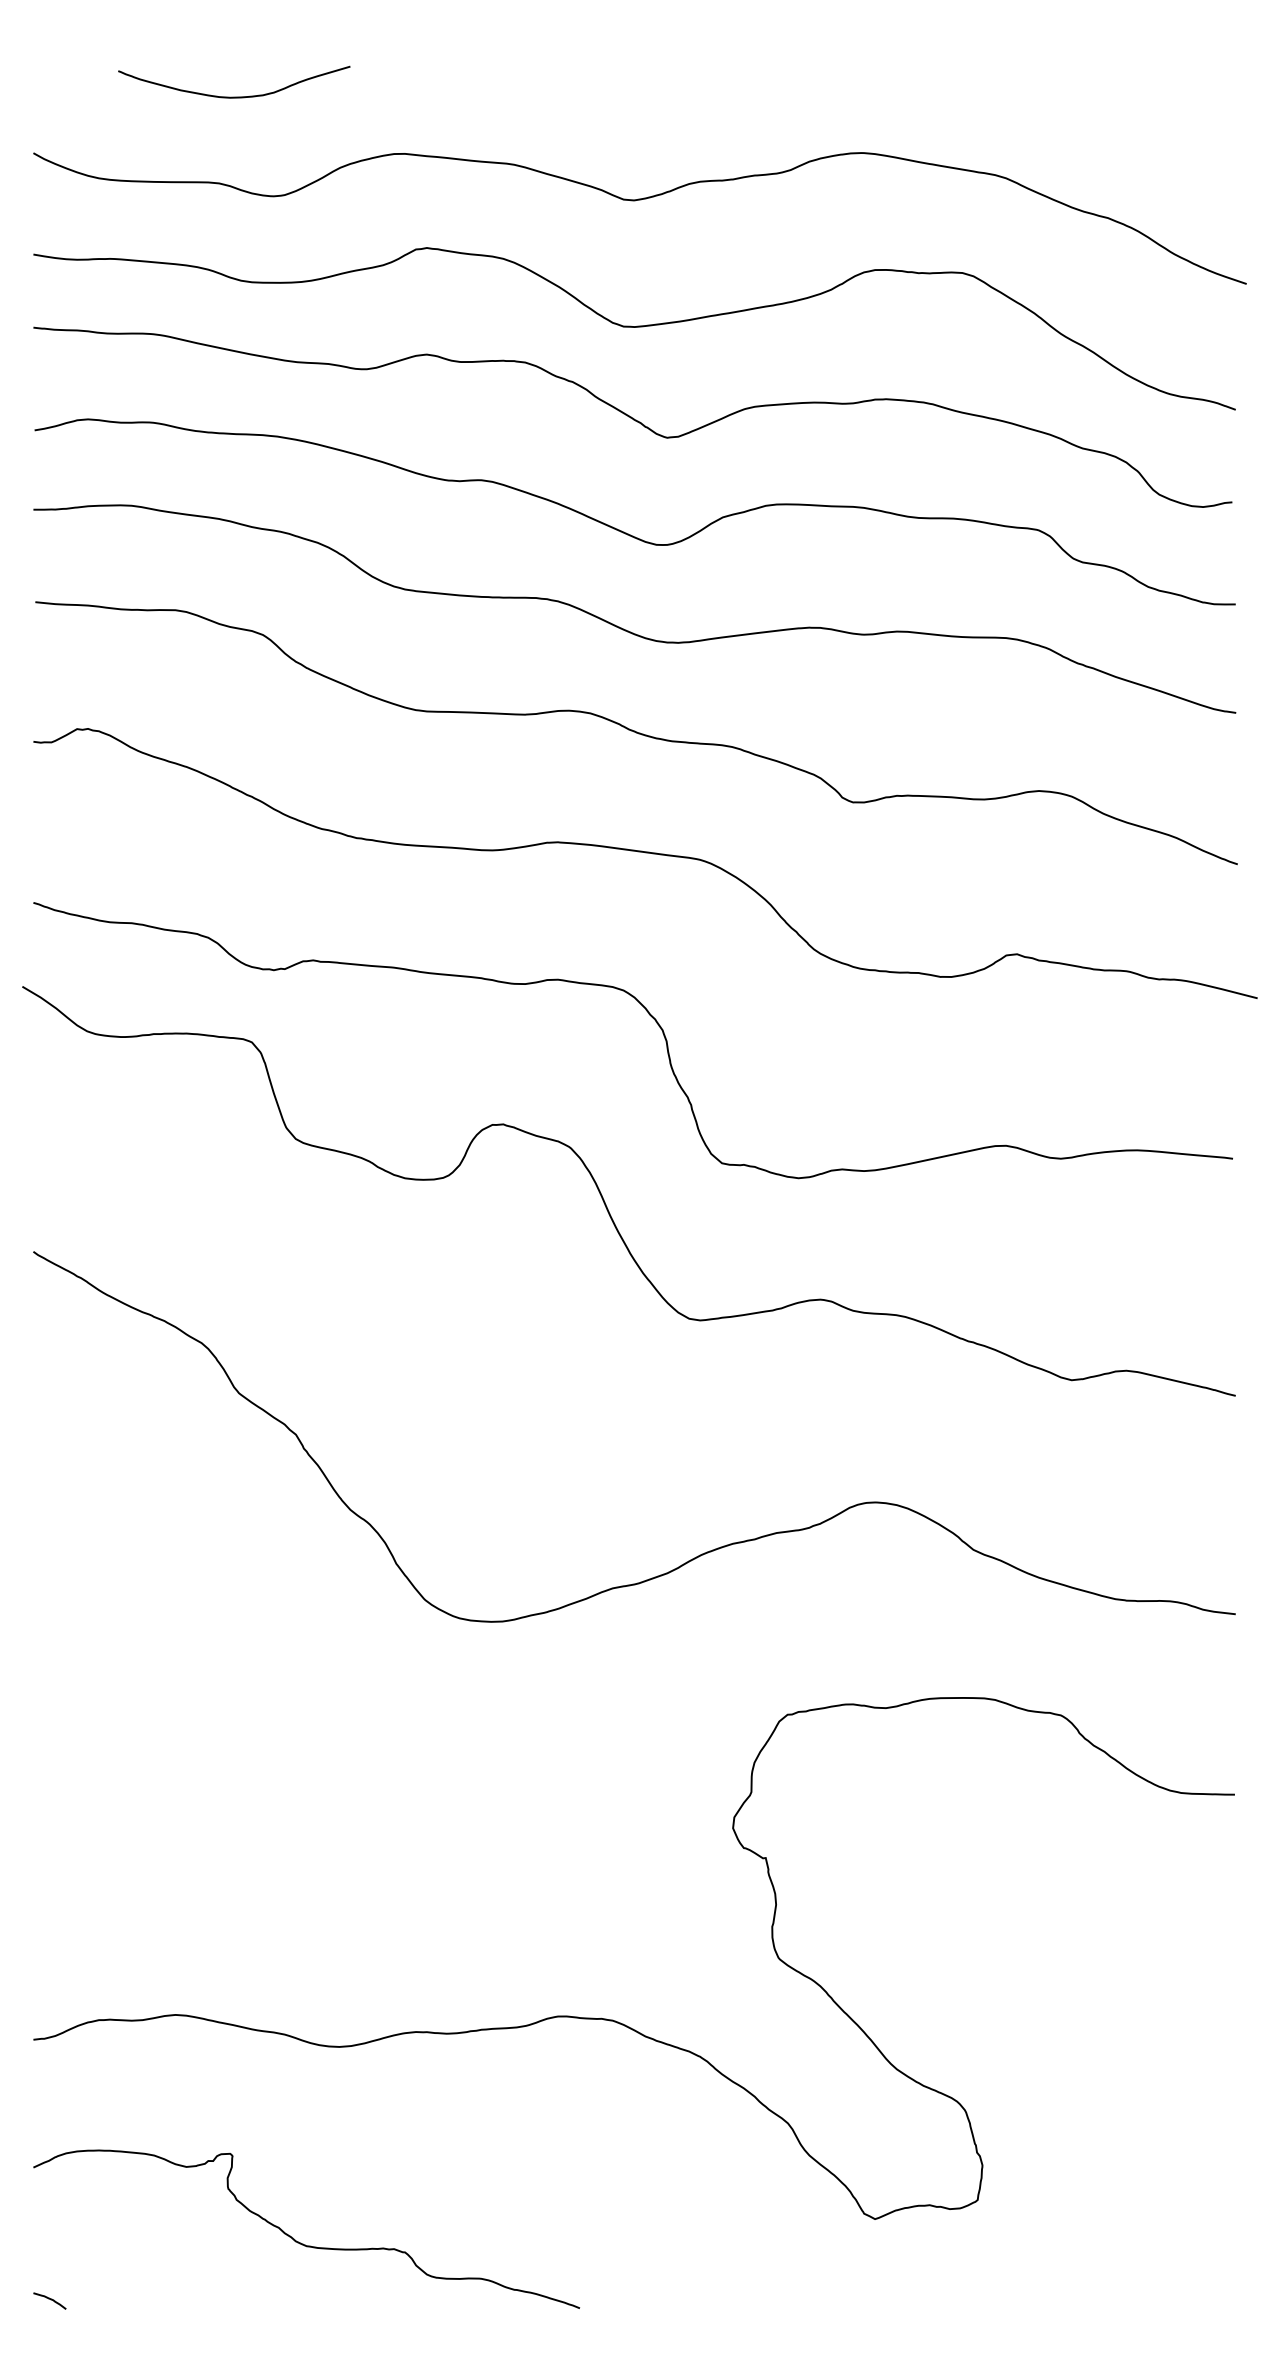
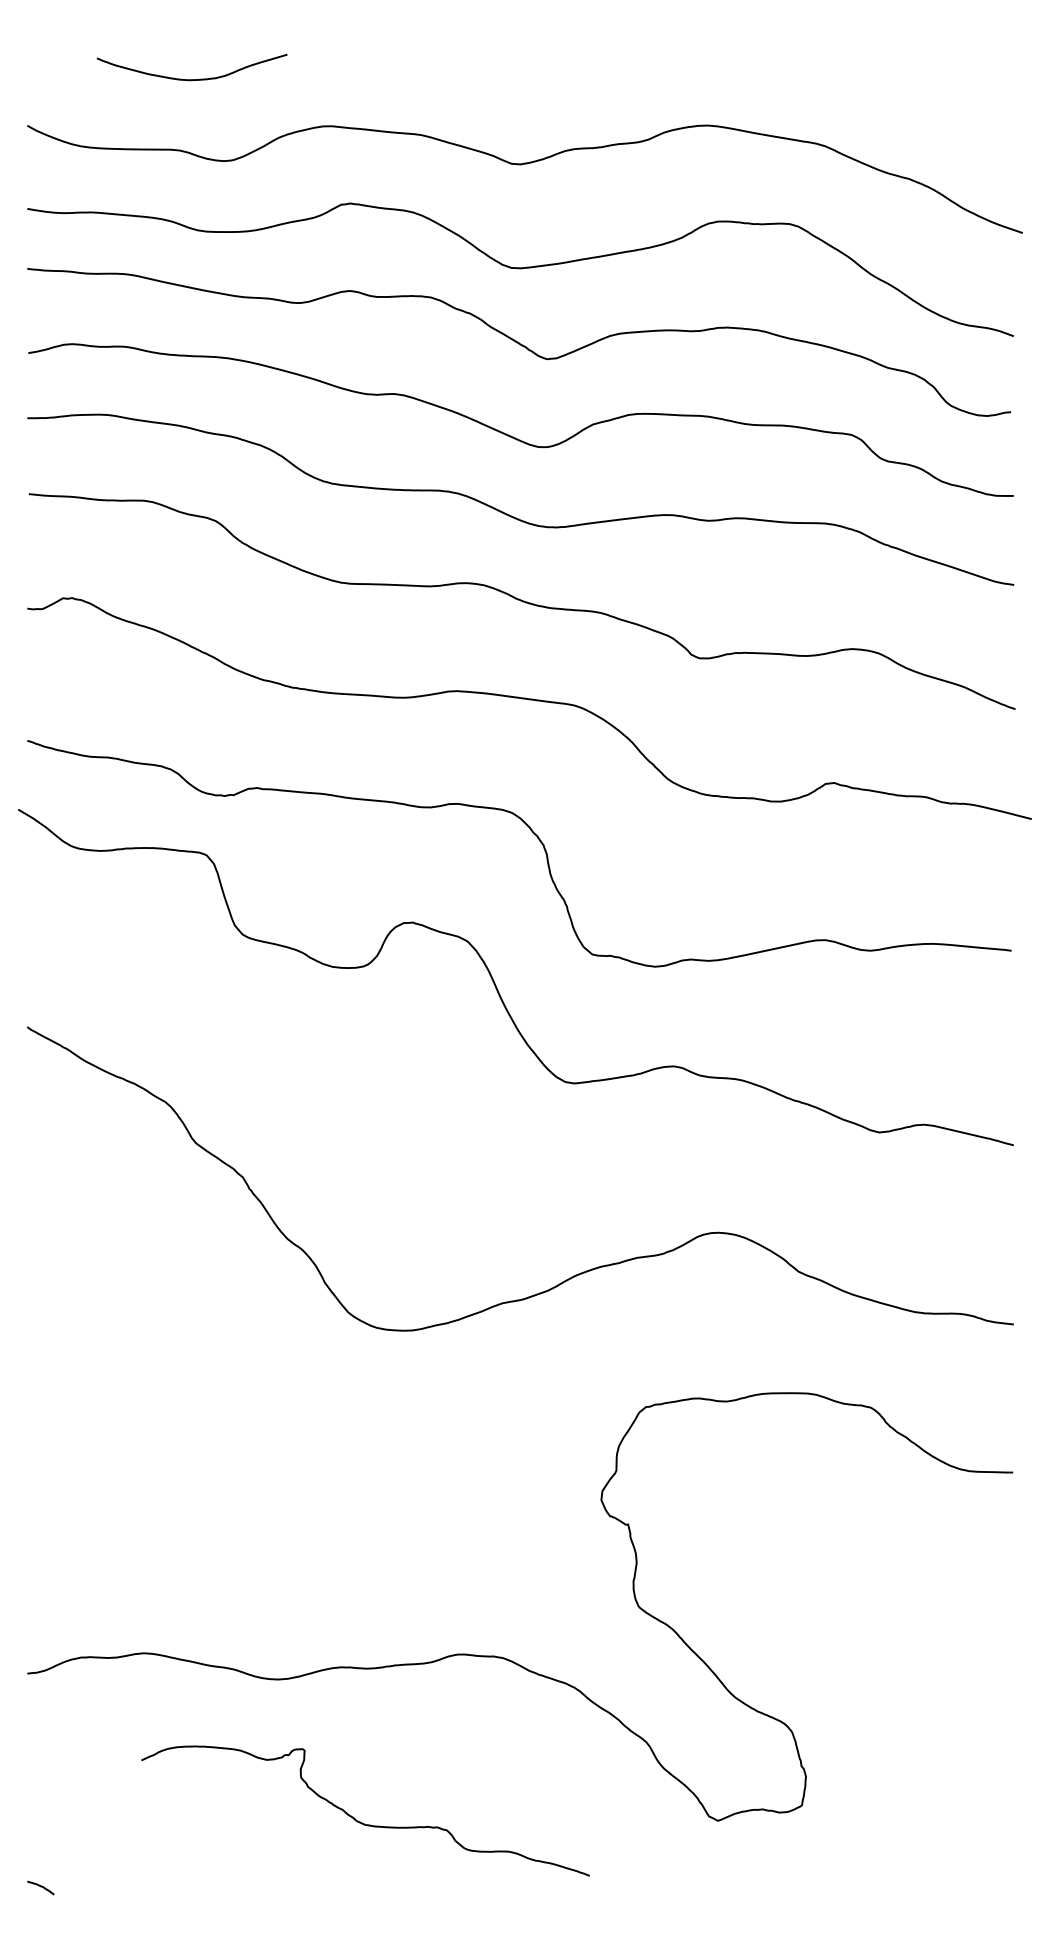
curve: (300, 2242) -> (360, 1821), moved

